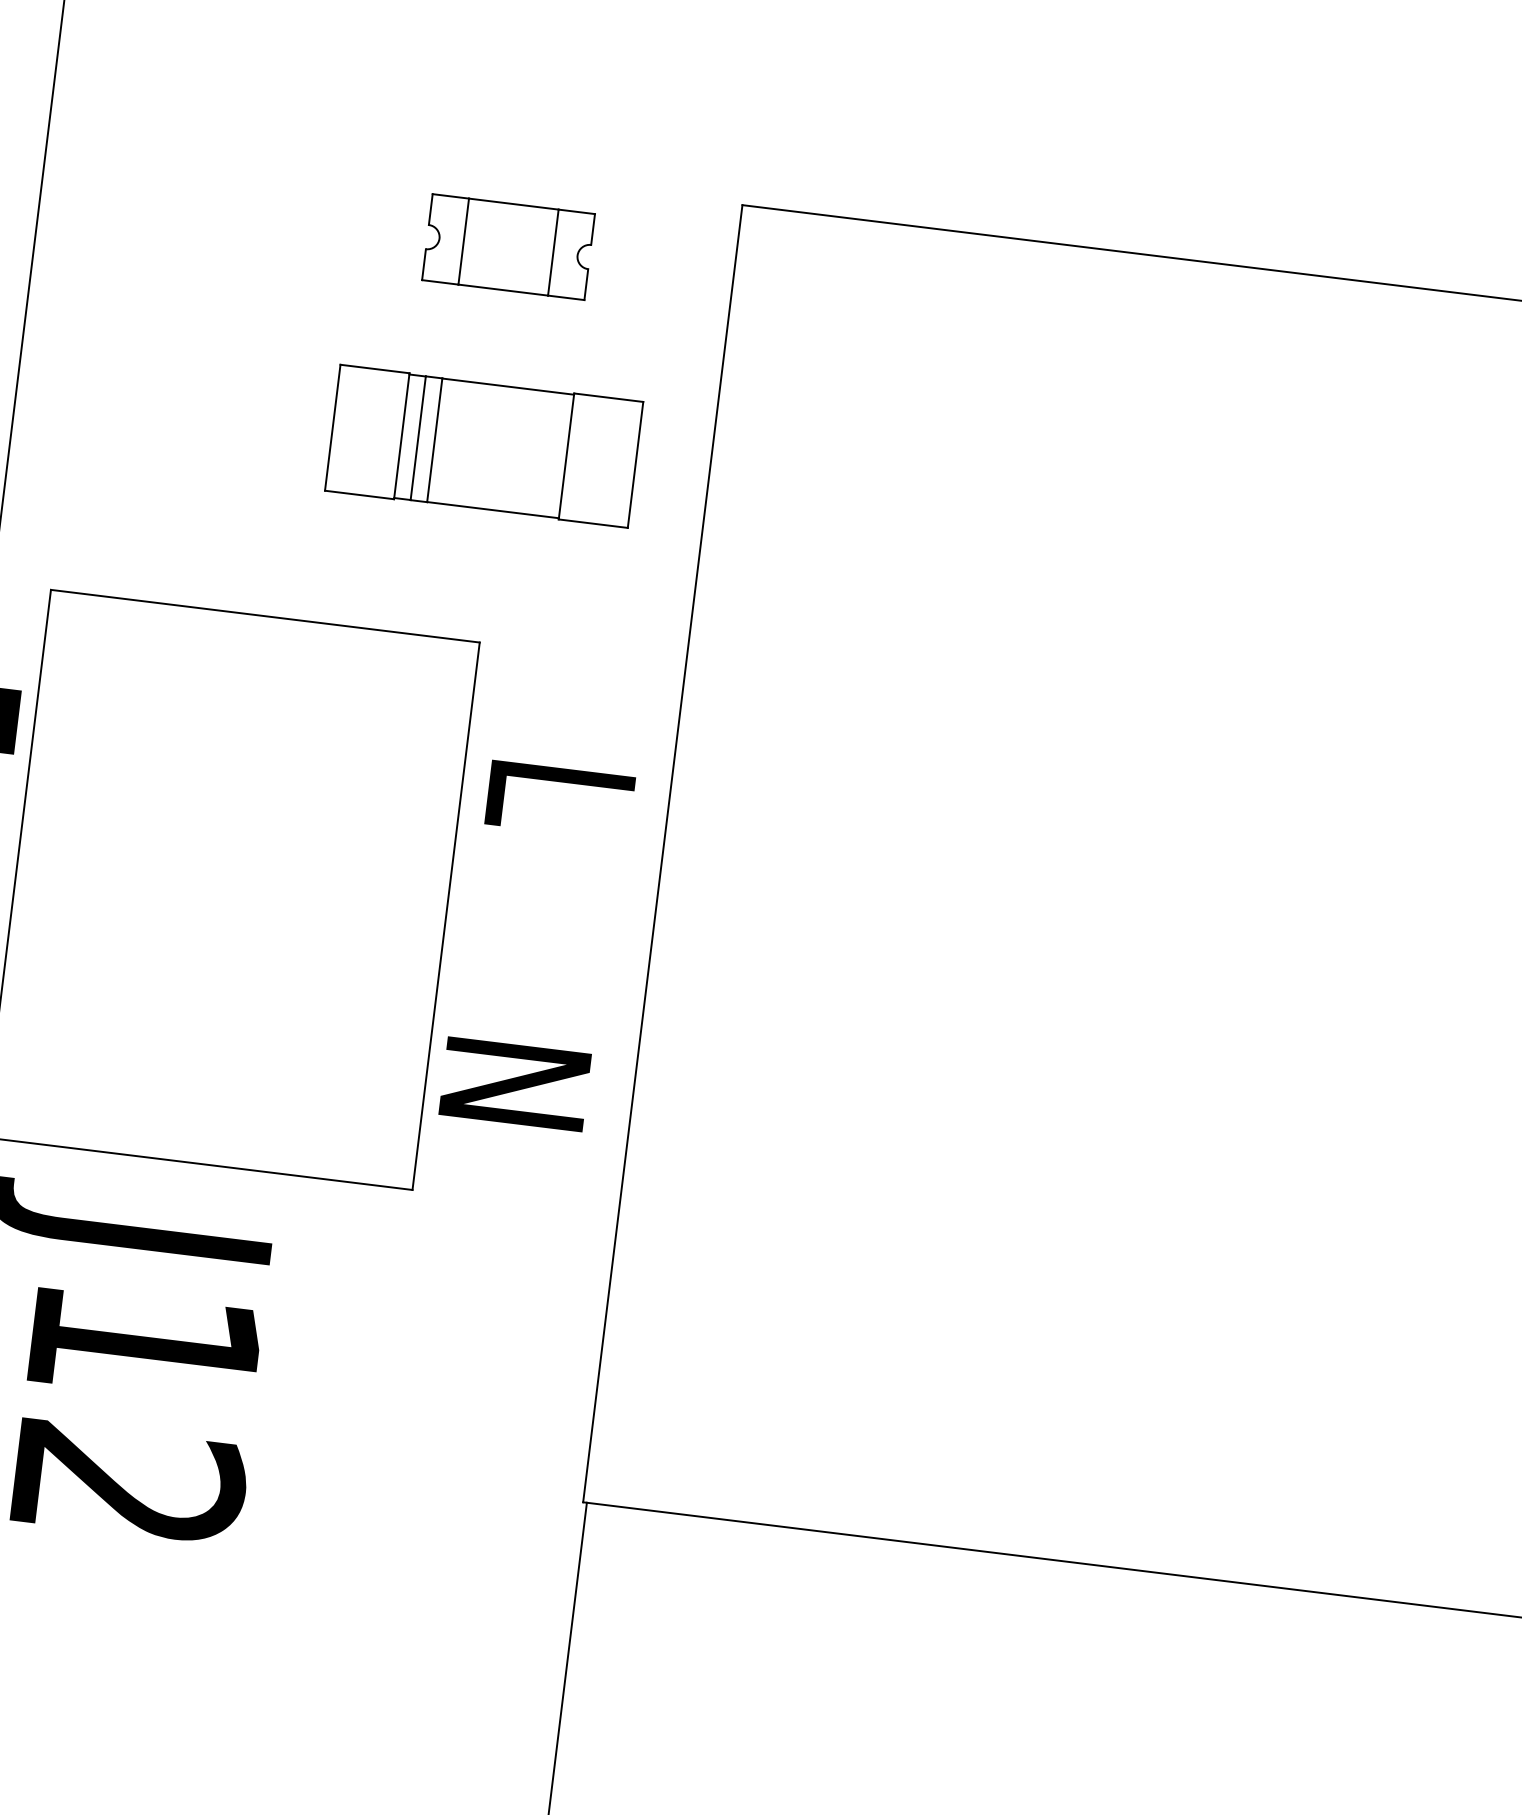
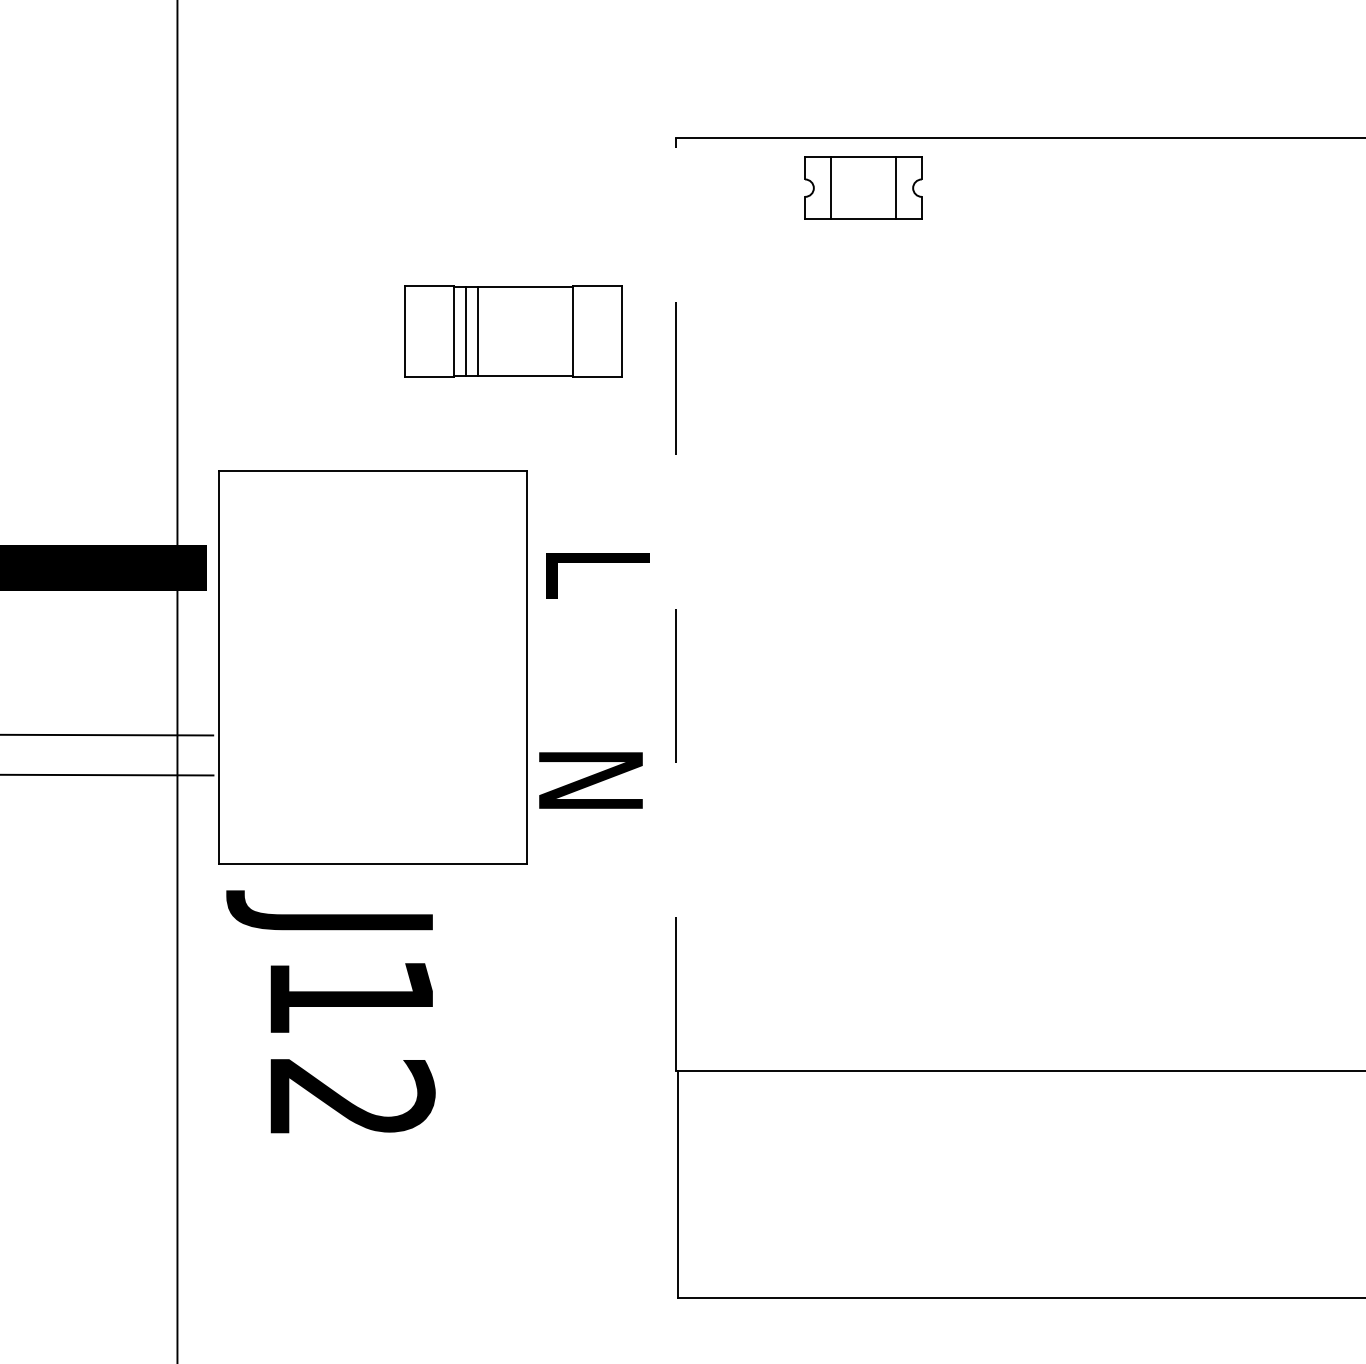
part: (508, 246) -> (863, 187), moved
line: (662, 852) -> (675, 603), solid -> dashed

